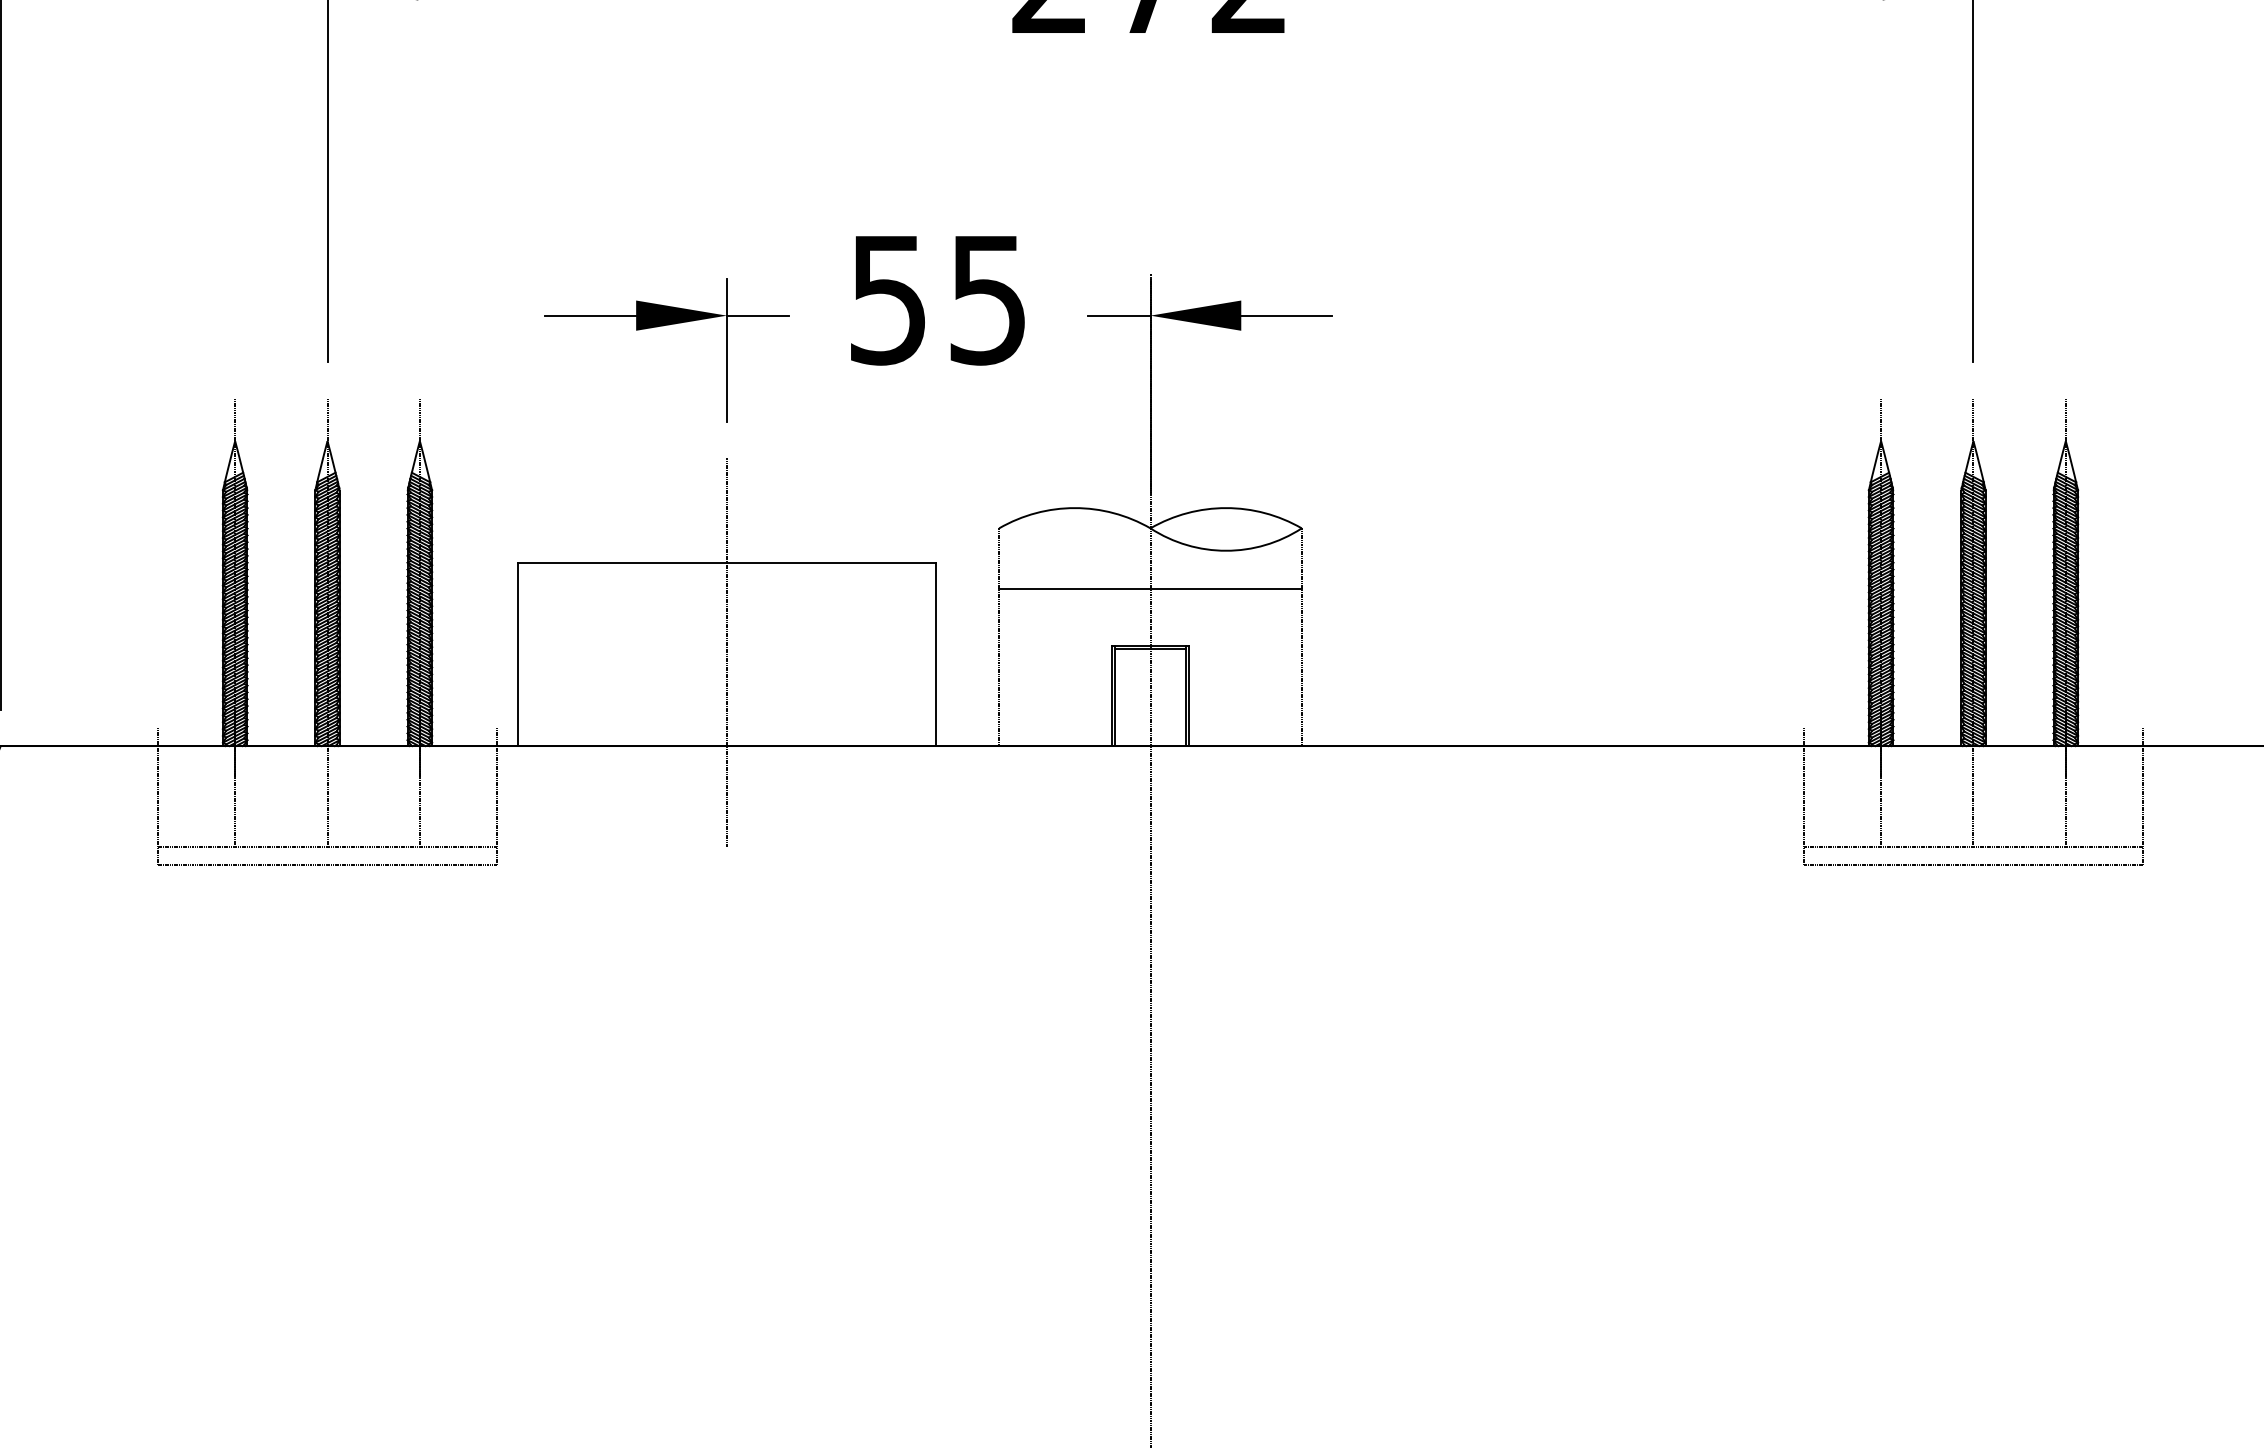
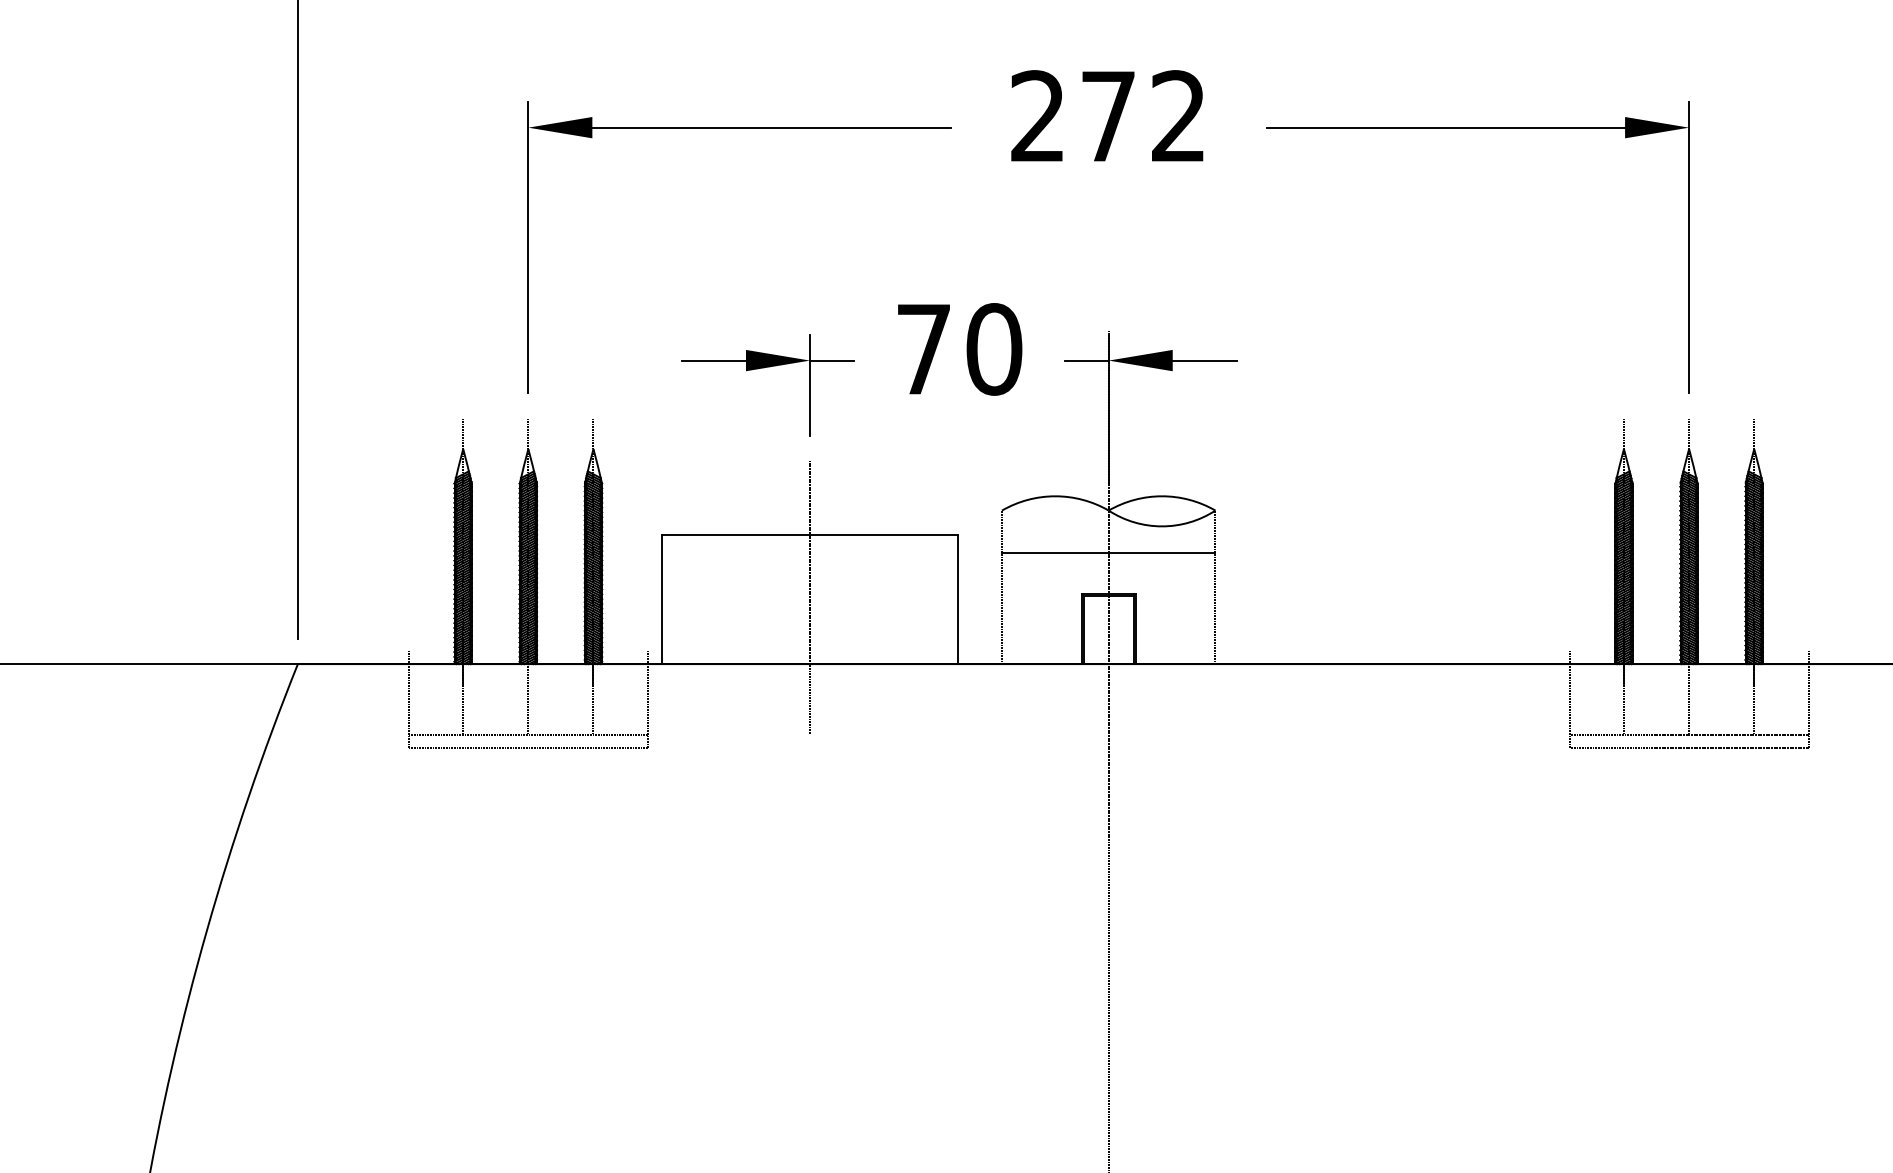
text: (938, 299) -> (959, 349), 55 -> 70

